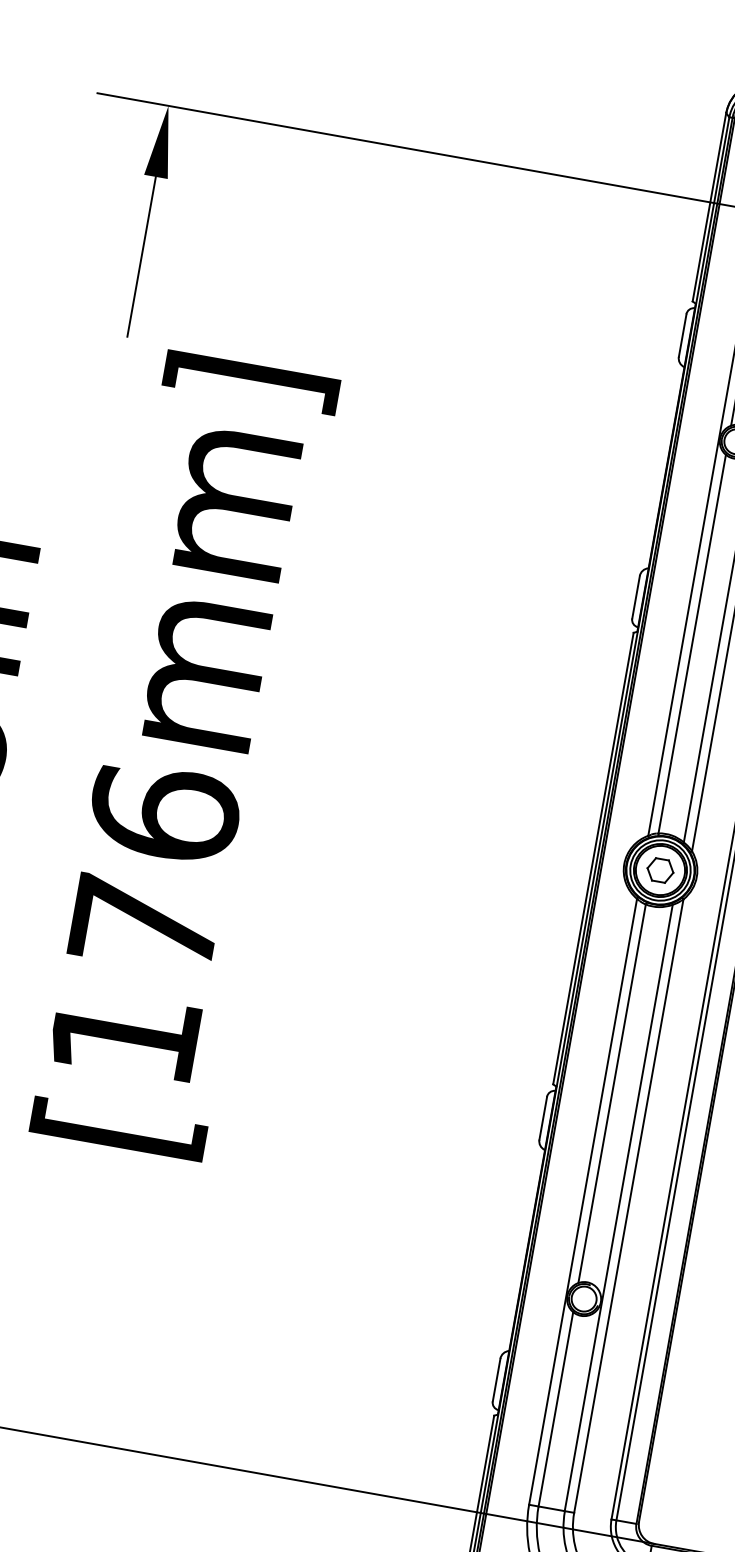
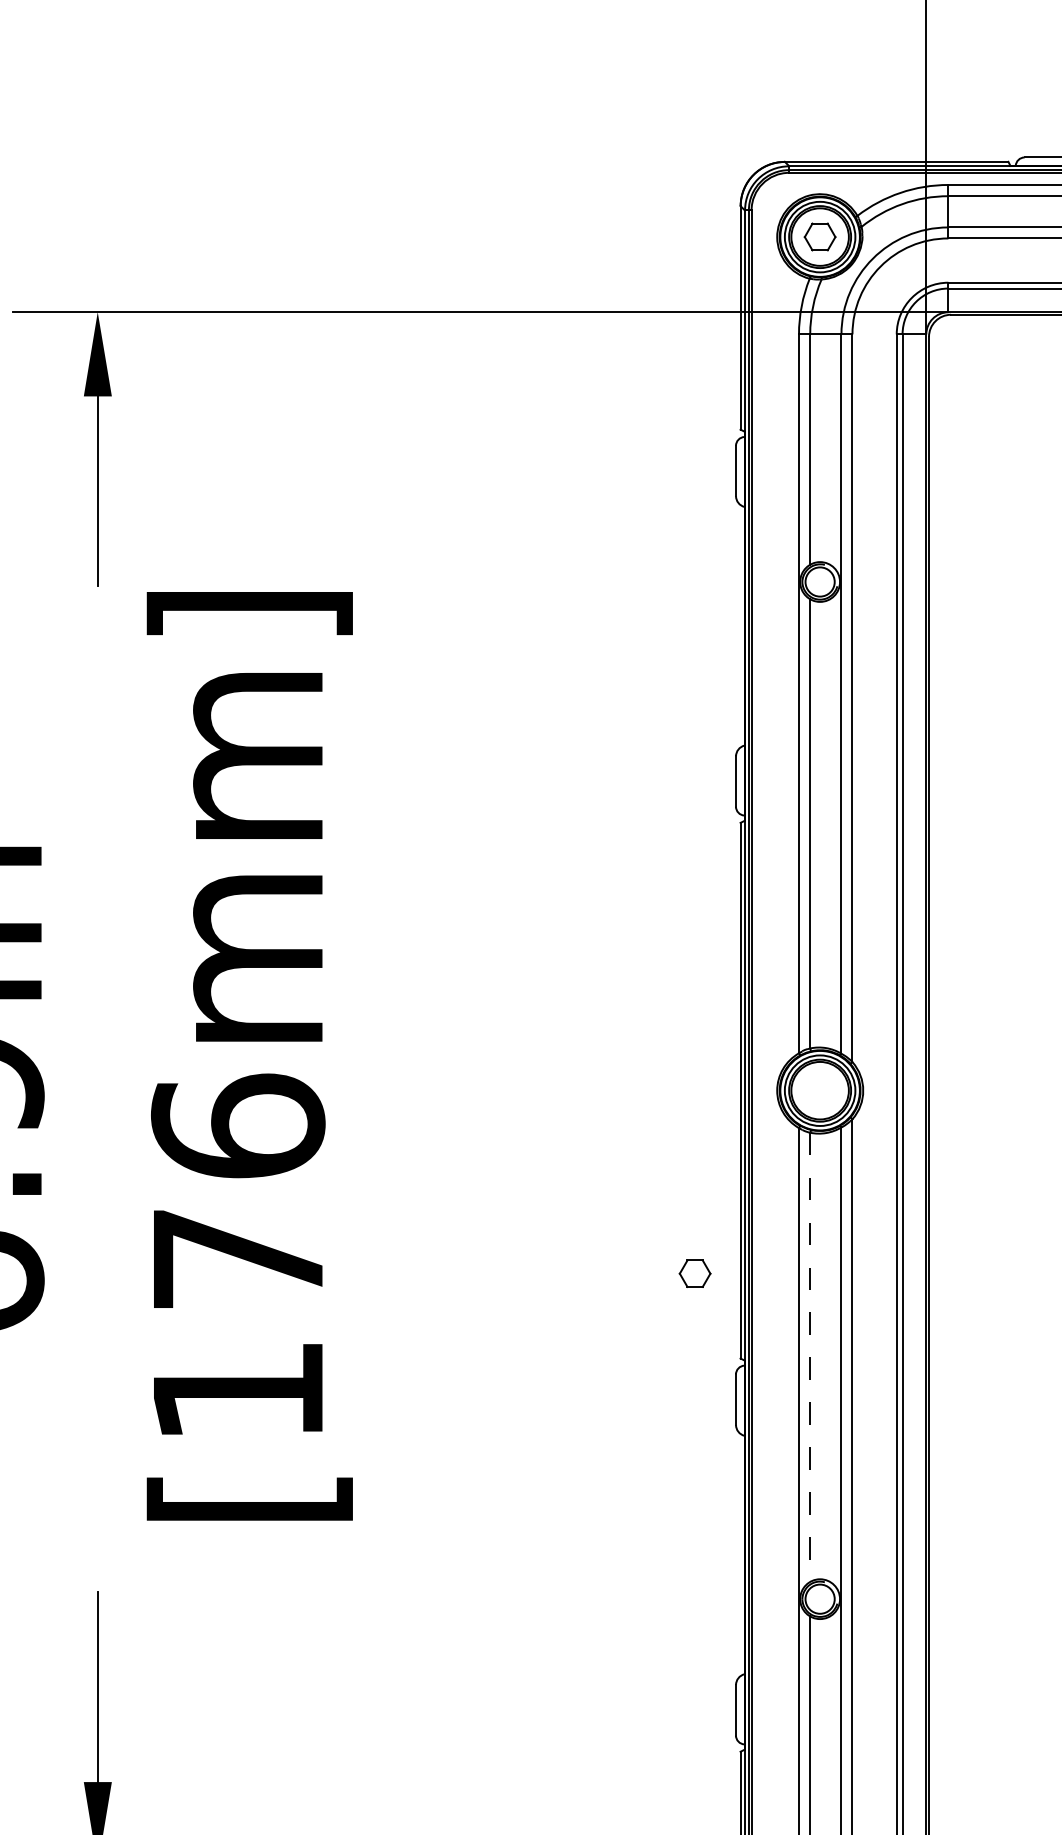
part: (659, 870) -> (694, 1273), moved
line: (612, 1093) -> (810, 1357), solid -> dashed

